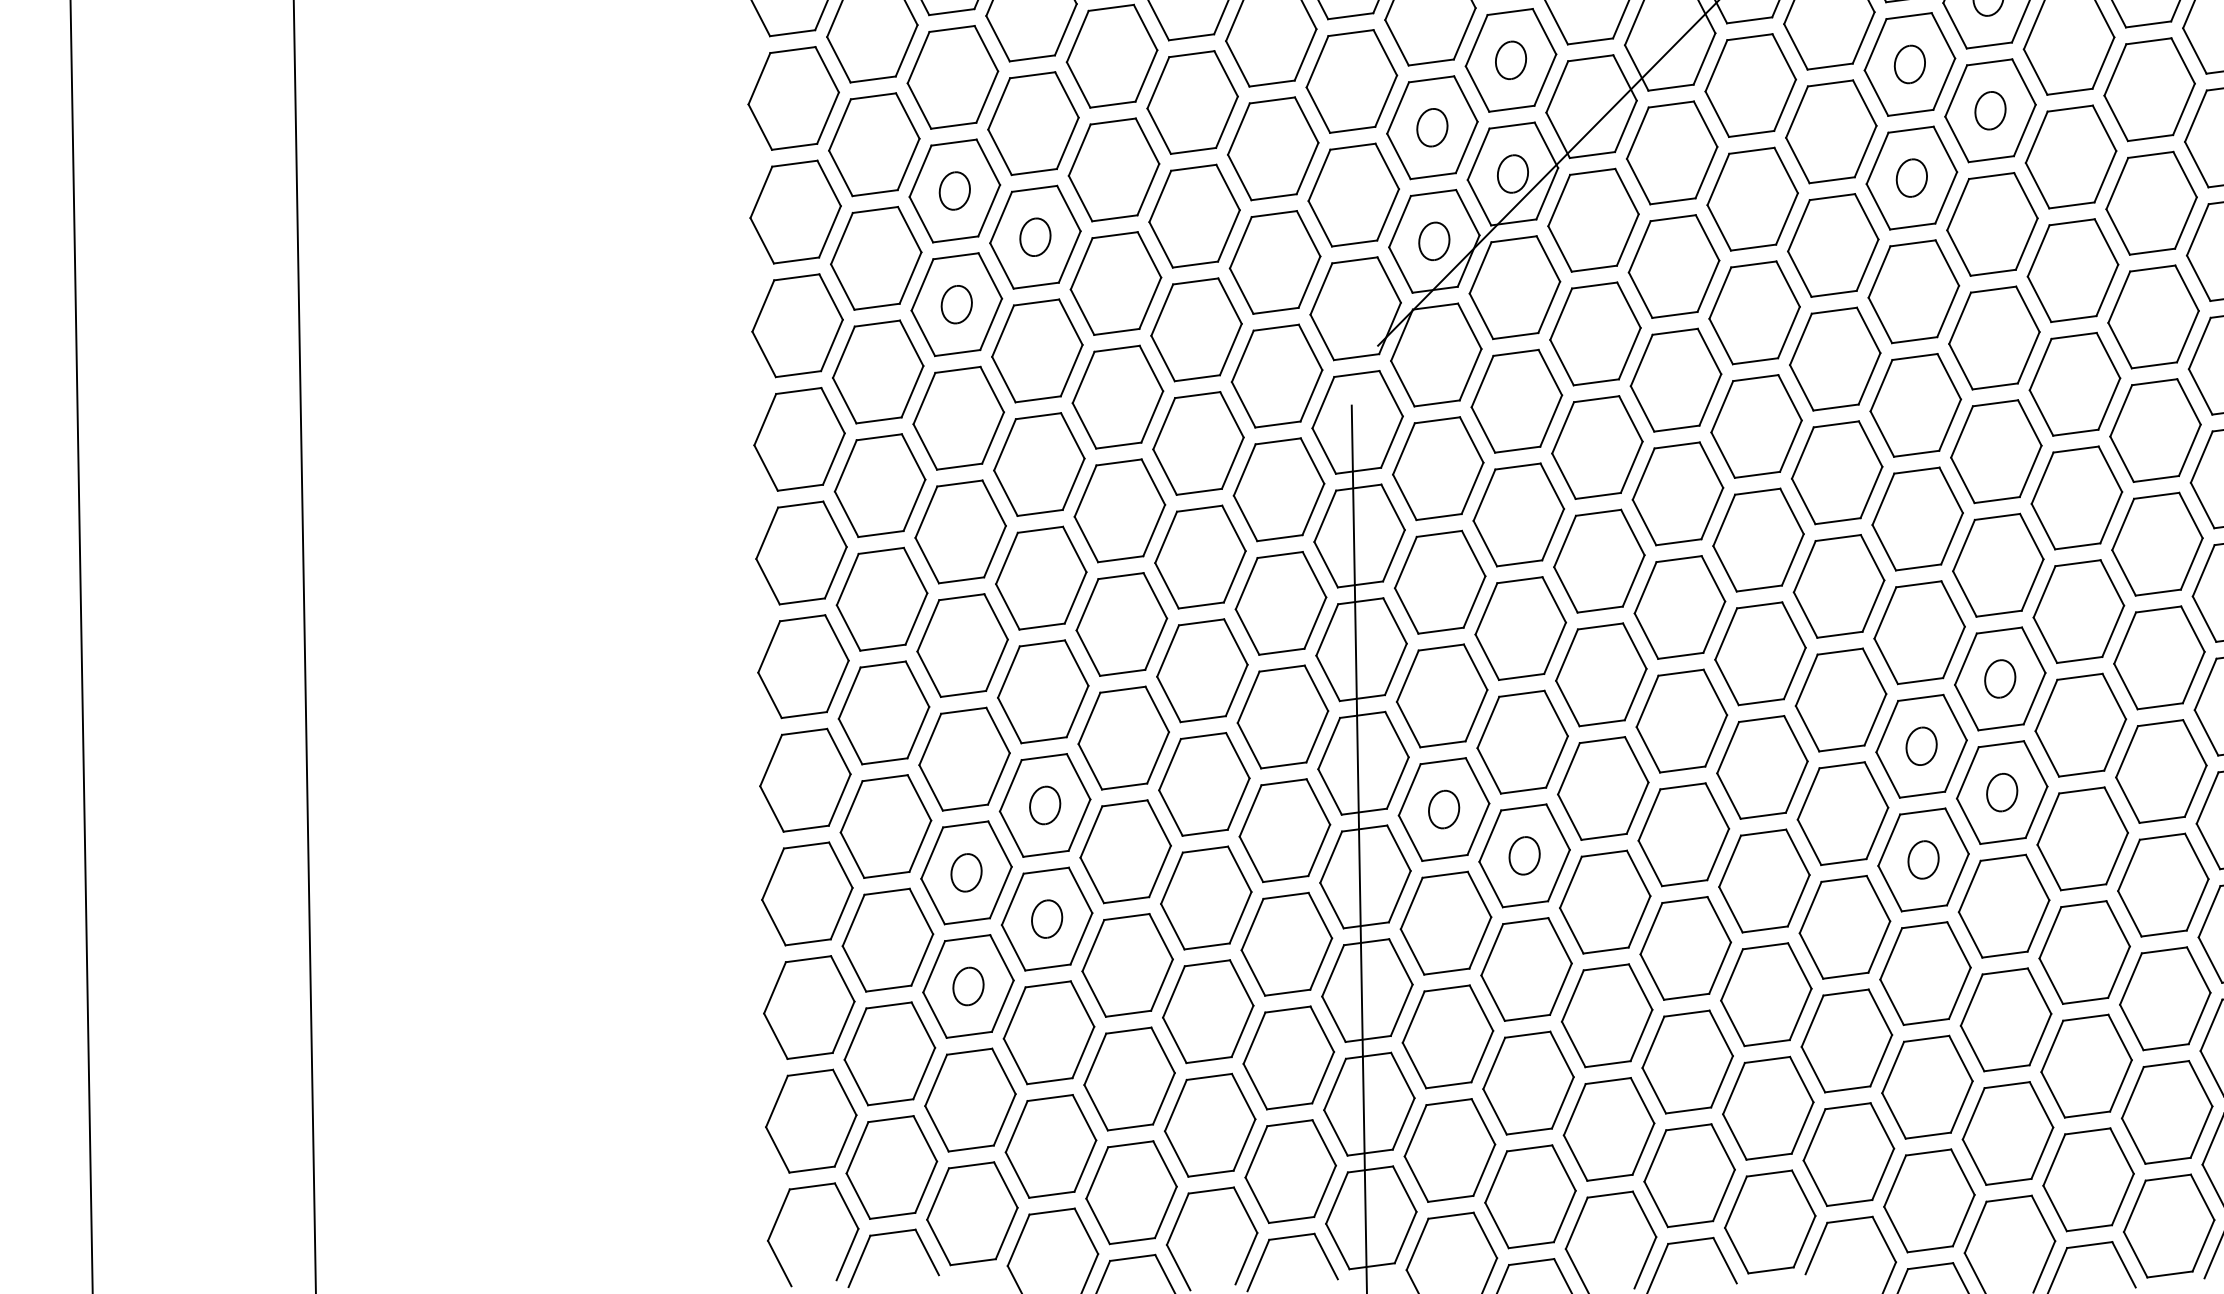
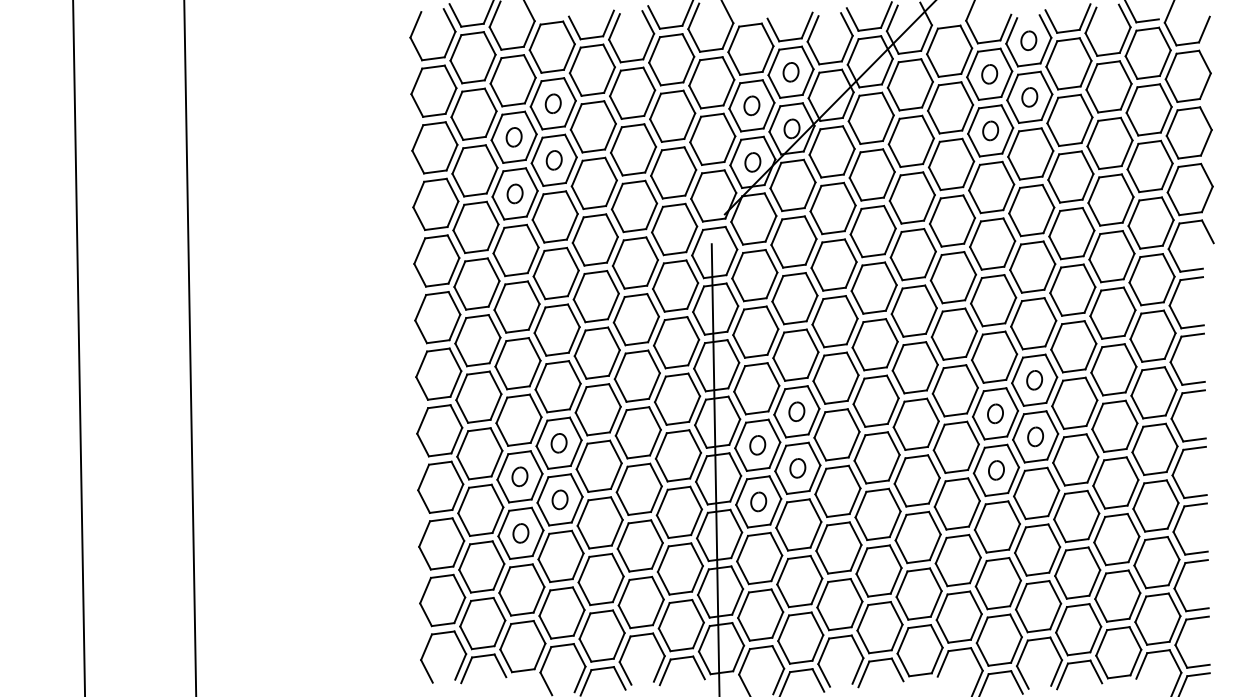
part: (1031, 123) -> (552, 103), added
part: (1521, 741) -> (796, 411), added
part: (1445, 922) -> (758, 501), added

